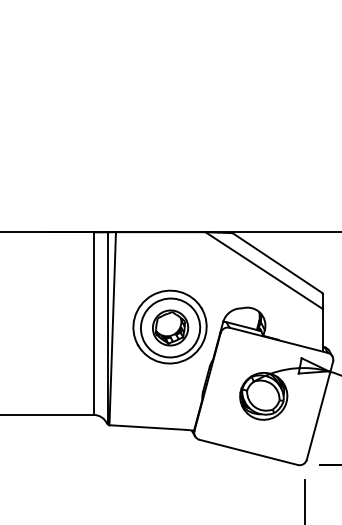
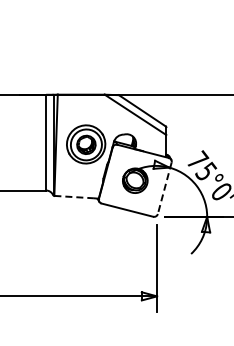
line: (319, 411) -> (164, 188), solid -> dashed
line: (147, 428) -> (74, 197), solid -> dashed

